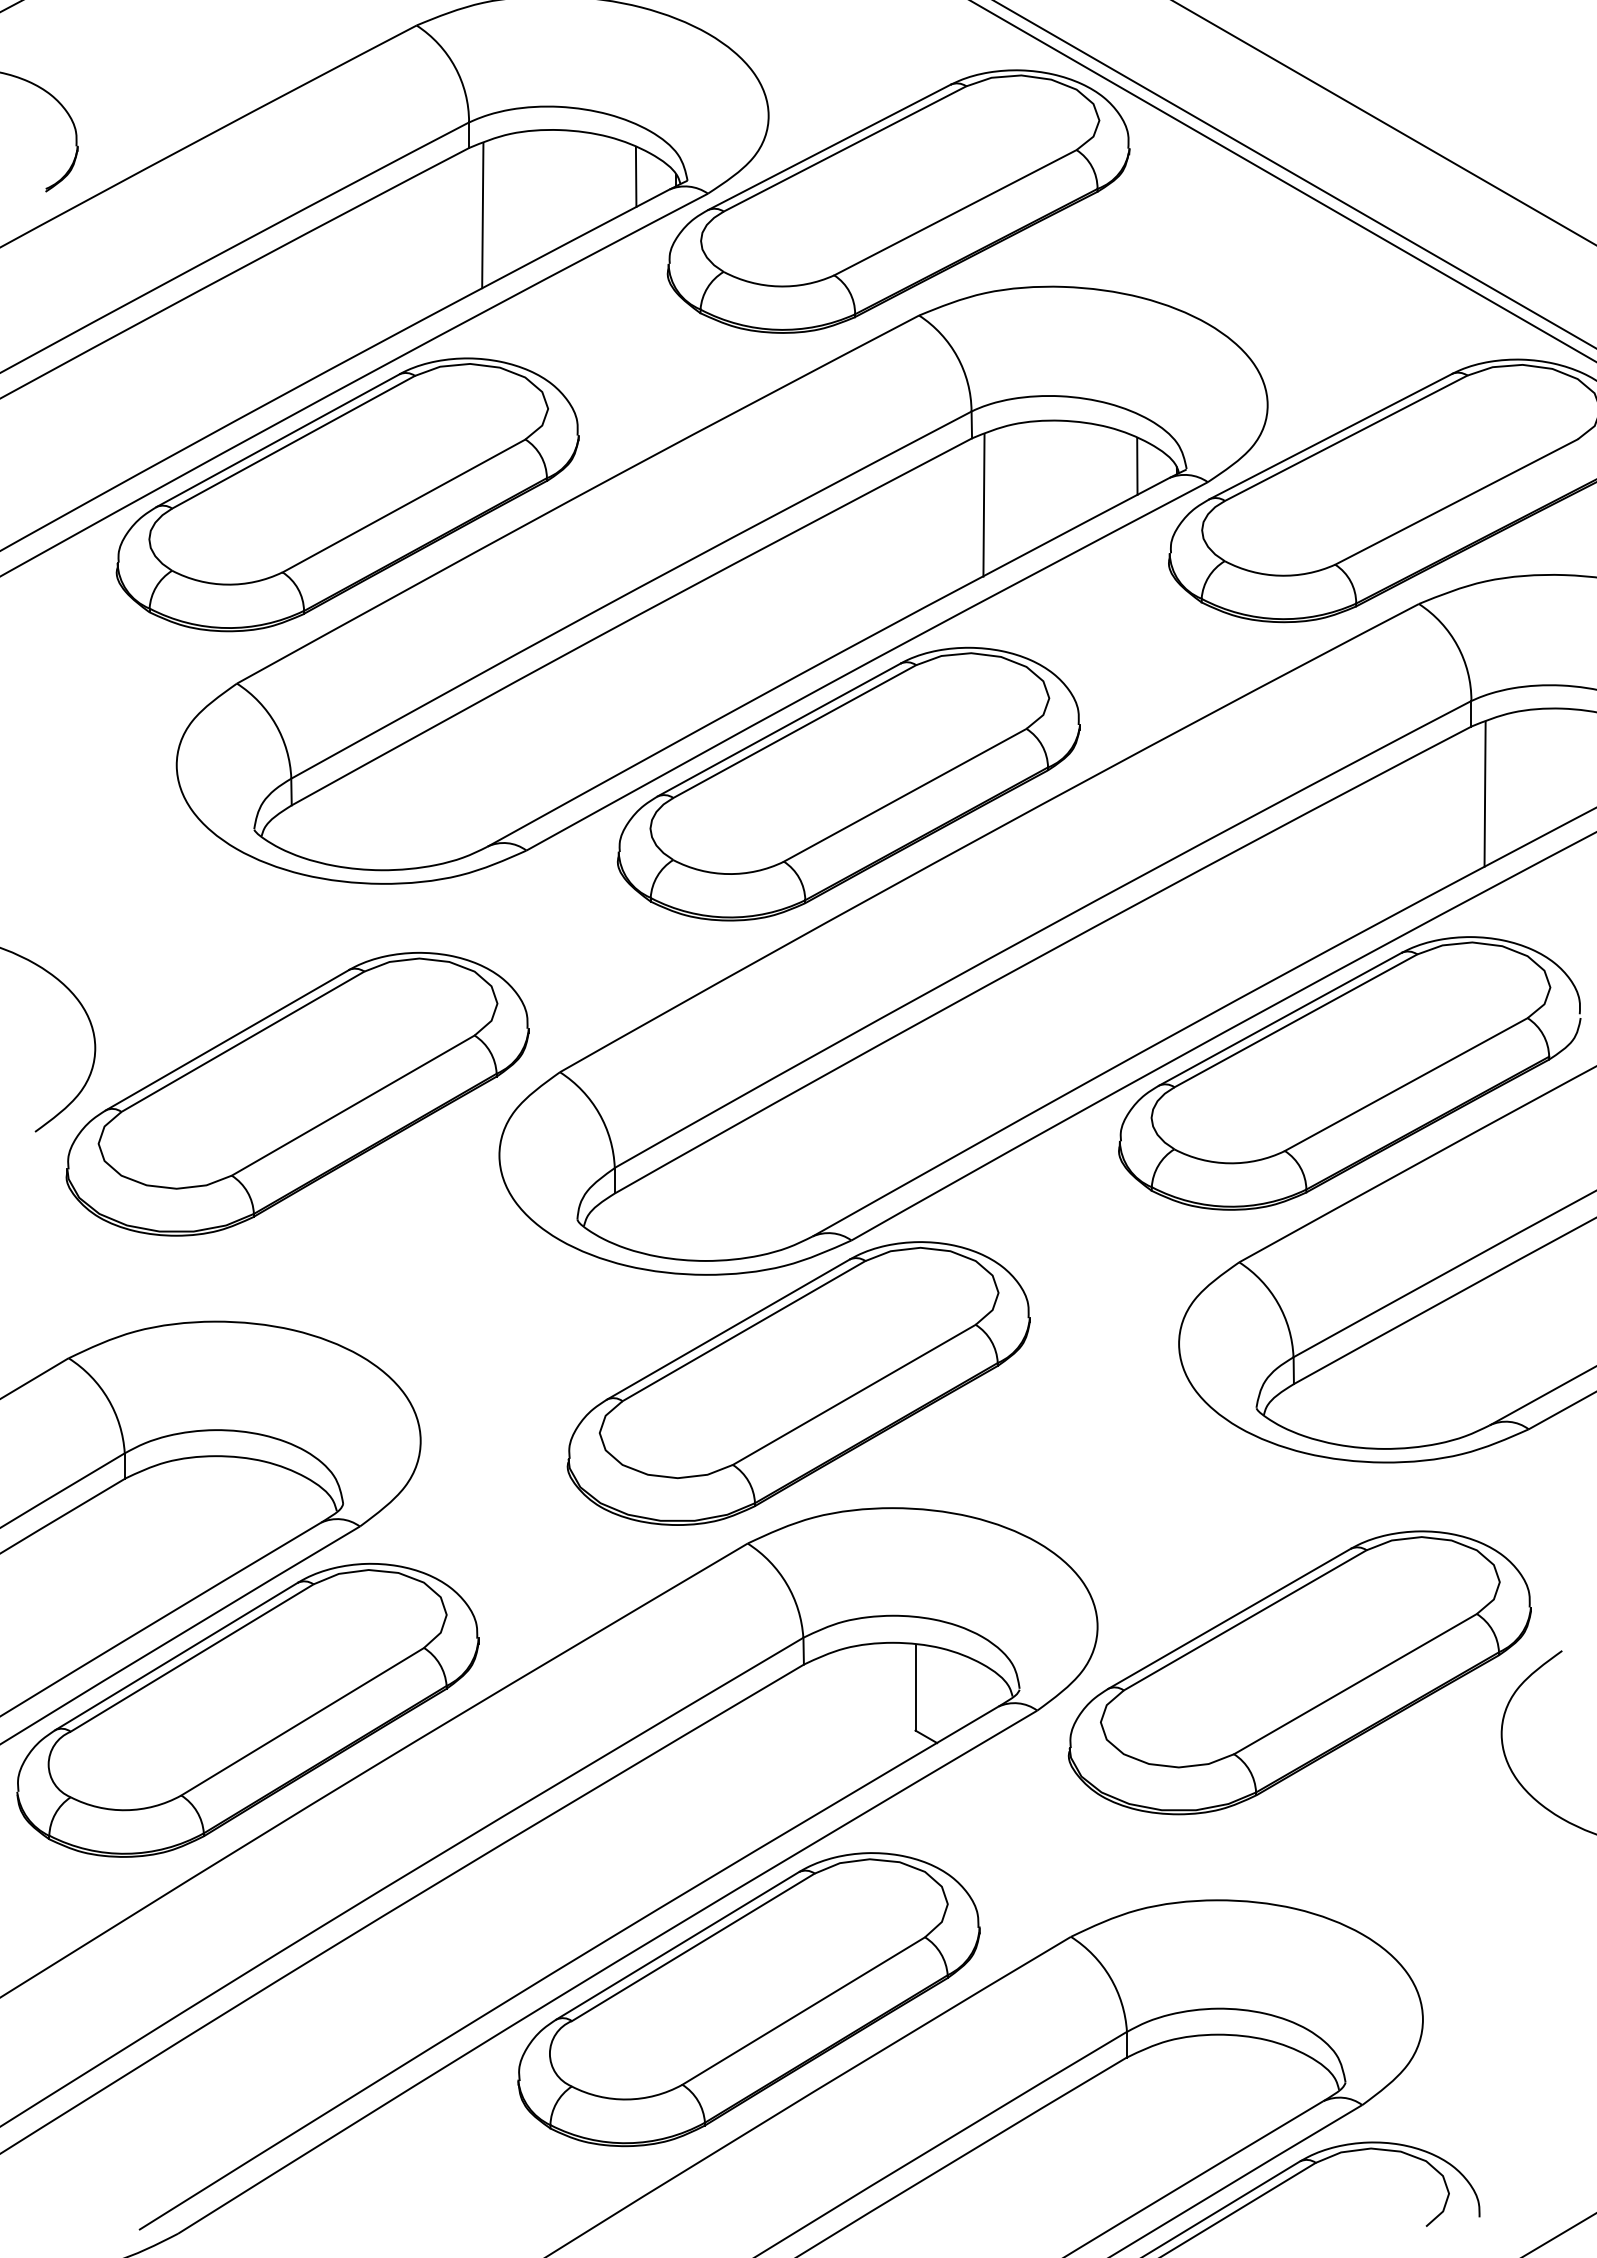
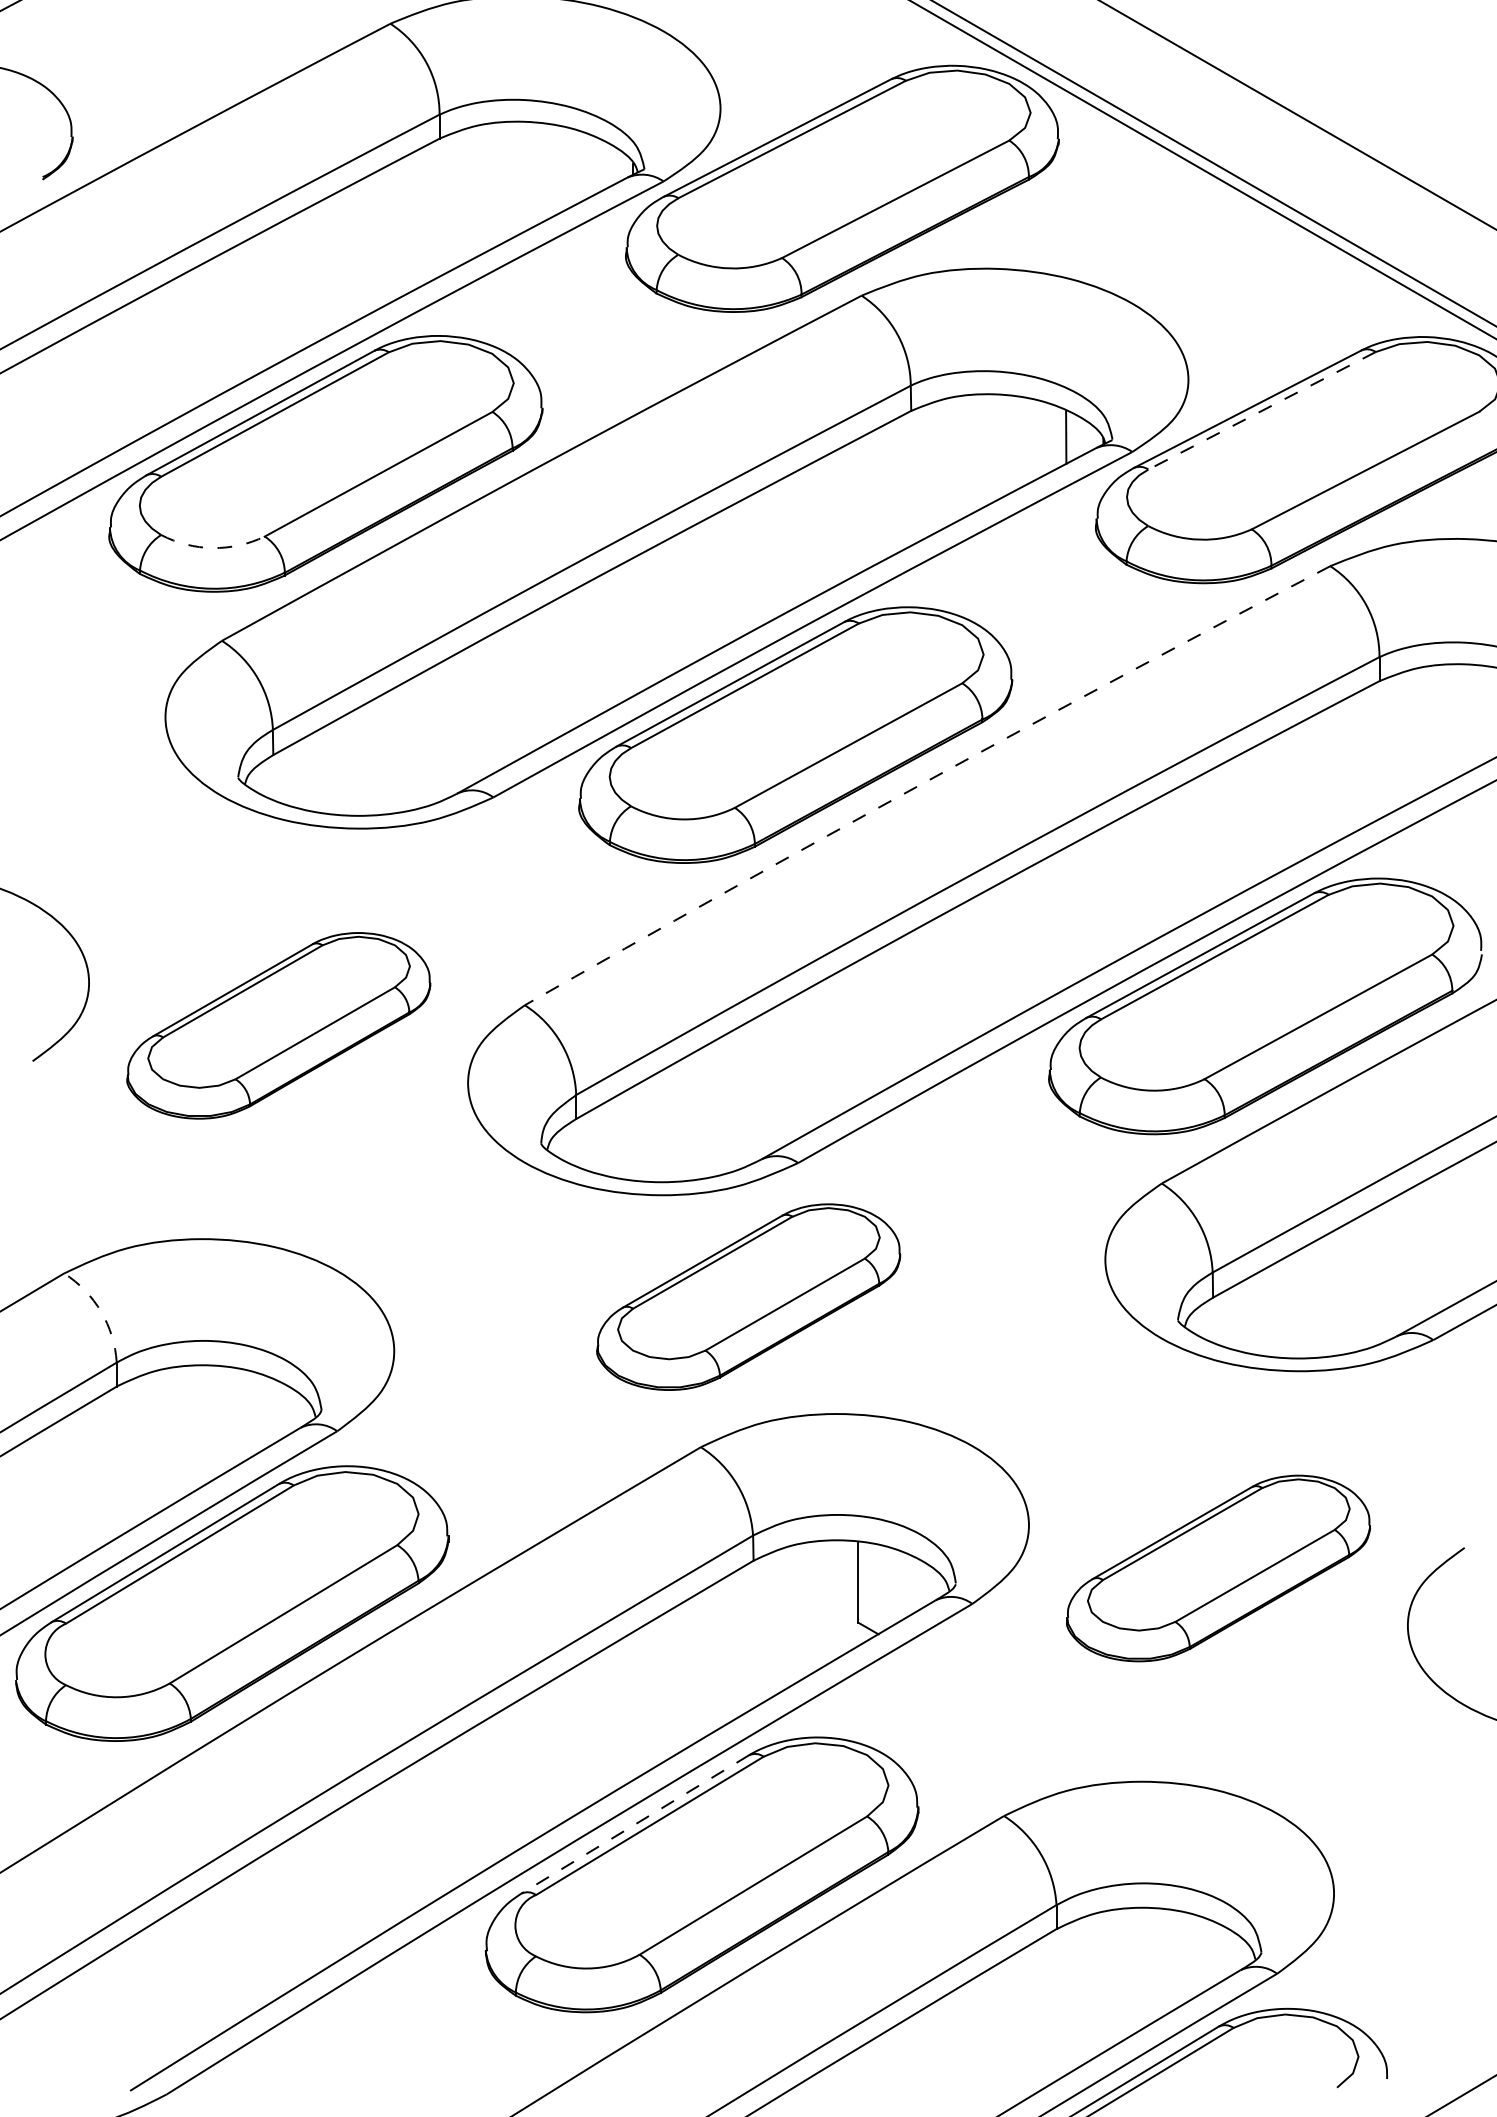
line: (635, 177) -> (595, 166), removed
line: (482, 215) -> (452, 201), removed
line: (1345, 438) -> (1261, 411), solid -> dashed
line: (983, 505) -> (921, 473), removed
arc: (227, 584) -> (213, 547), solid -> dashed
line: (1484, 793) -> (1391, 743), removed
arc: (987, 834) -> (925, 782), solid -> dashed
part: (297, 1093) -> (278, 1025), size x0.7
part: (798, 1383) -> (748, 1297), size x0.7
arc: (108, 1399) -> (101, 1312), solid -> dashed
part: (1299, 1672) -> (1218, 1568), size x0.7
line: (677, 1946) -> (635, 1825), solid -> dashed

